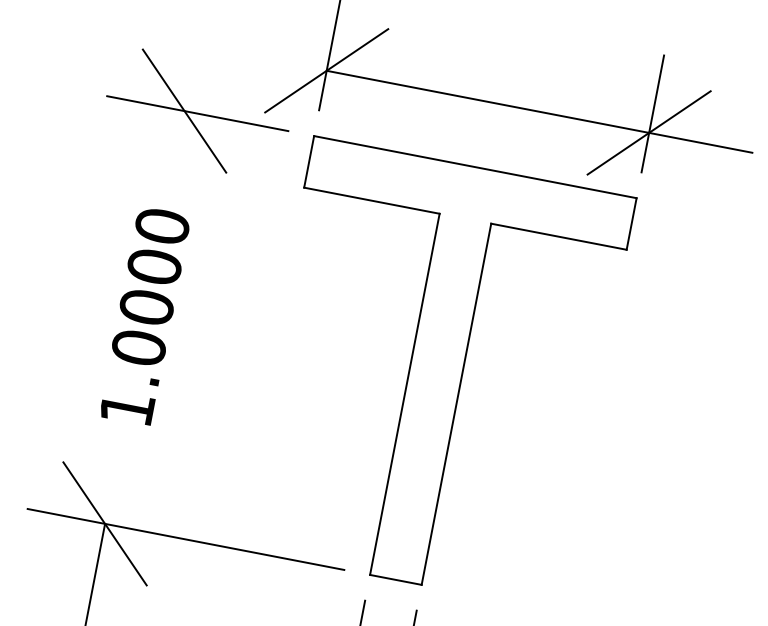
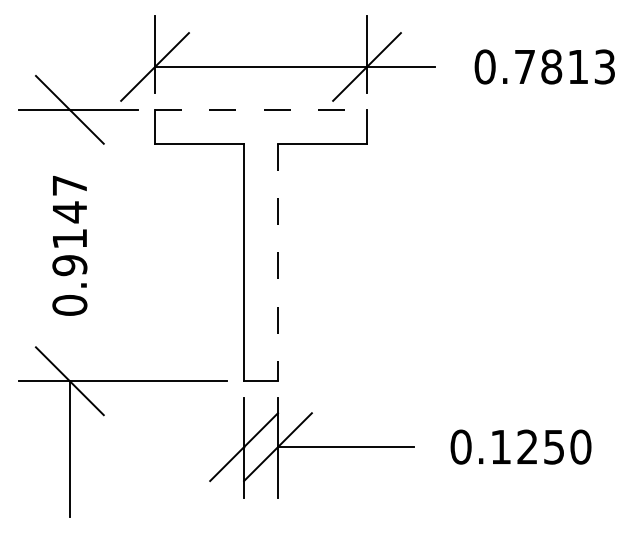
line: (476, 166) -> (261, 109), solid -> dashed
text: (144, 317) -> (69, 245), 1.0000 -> 0.9147
line: (457, 404) -> (278, 262), solid -> dashed

